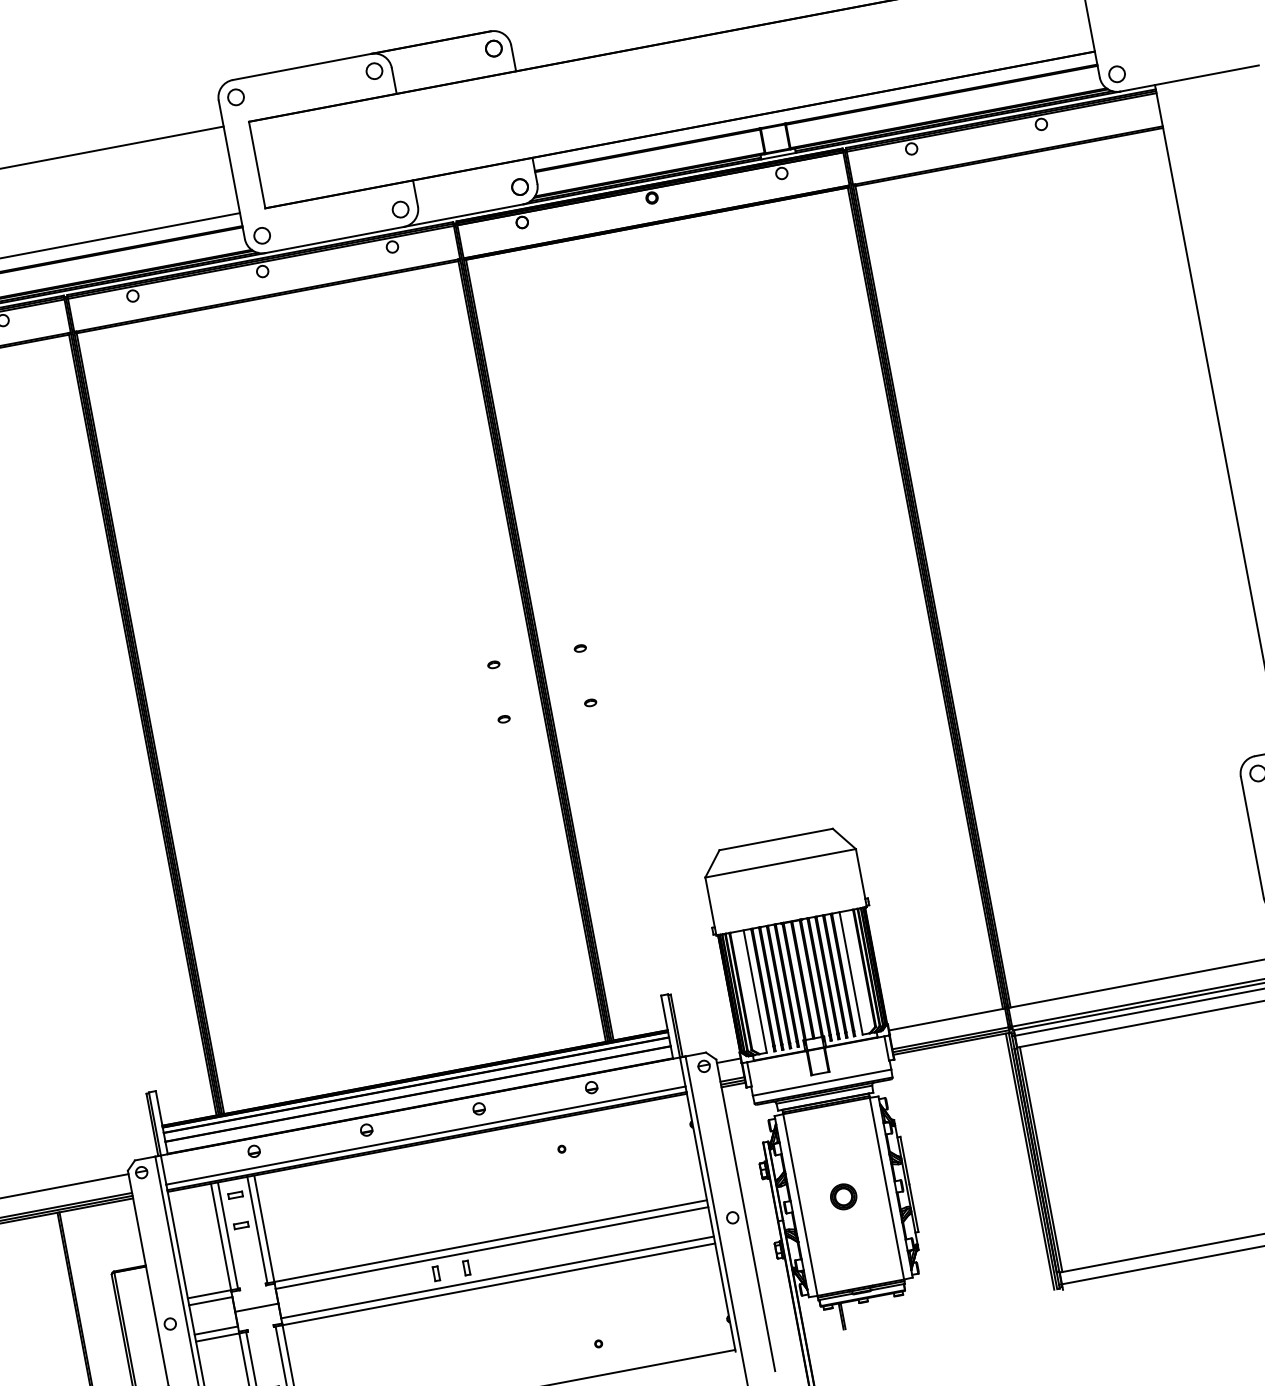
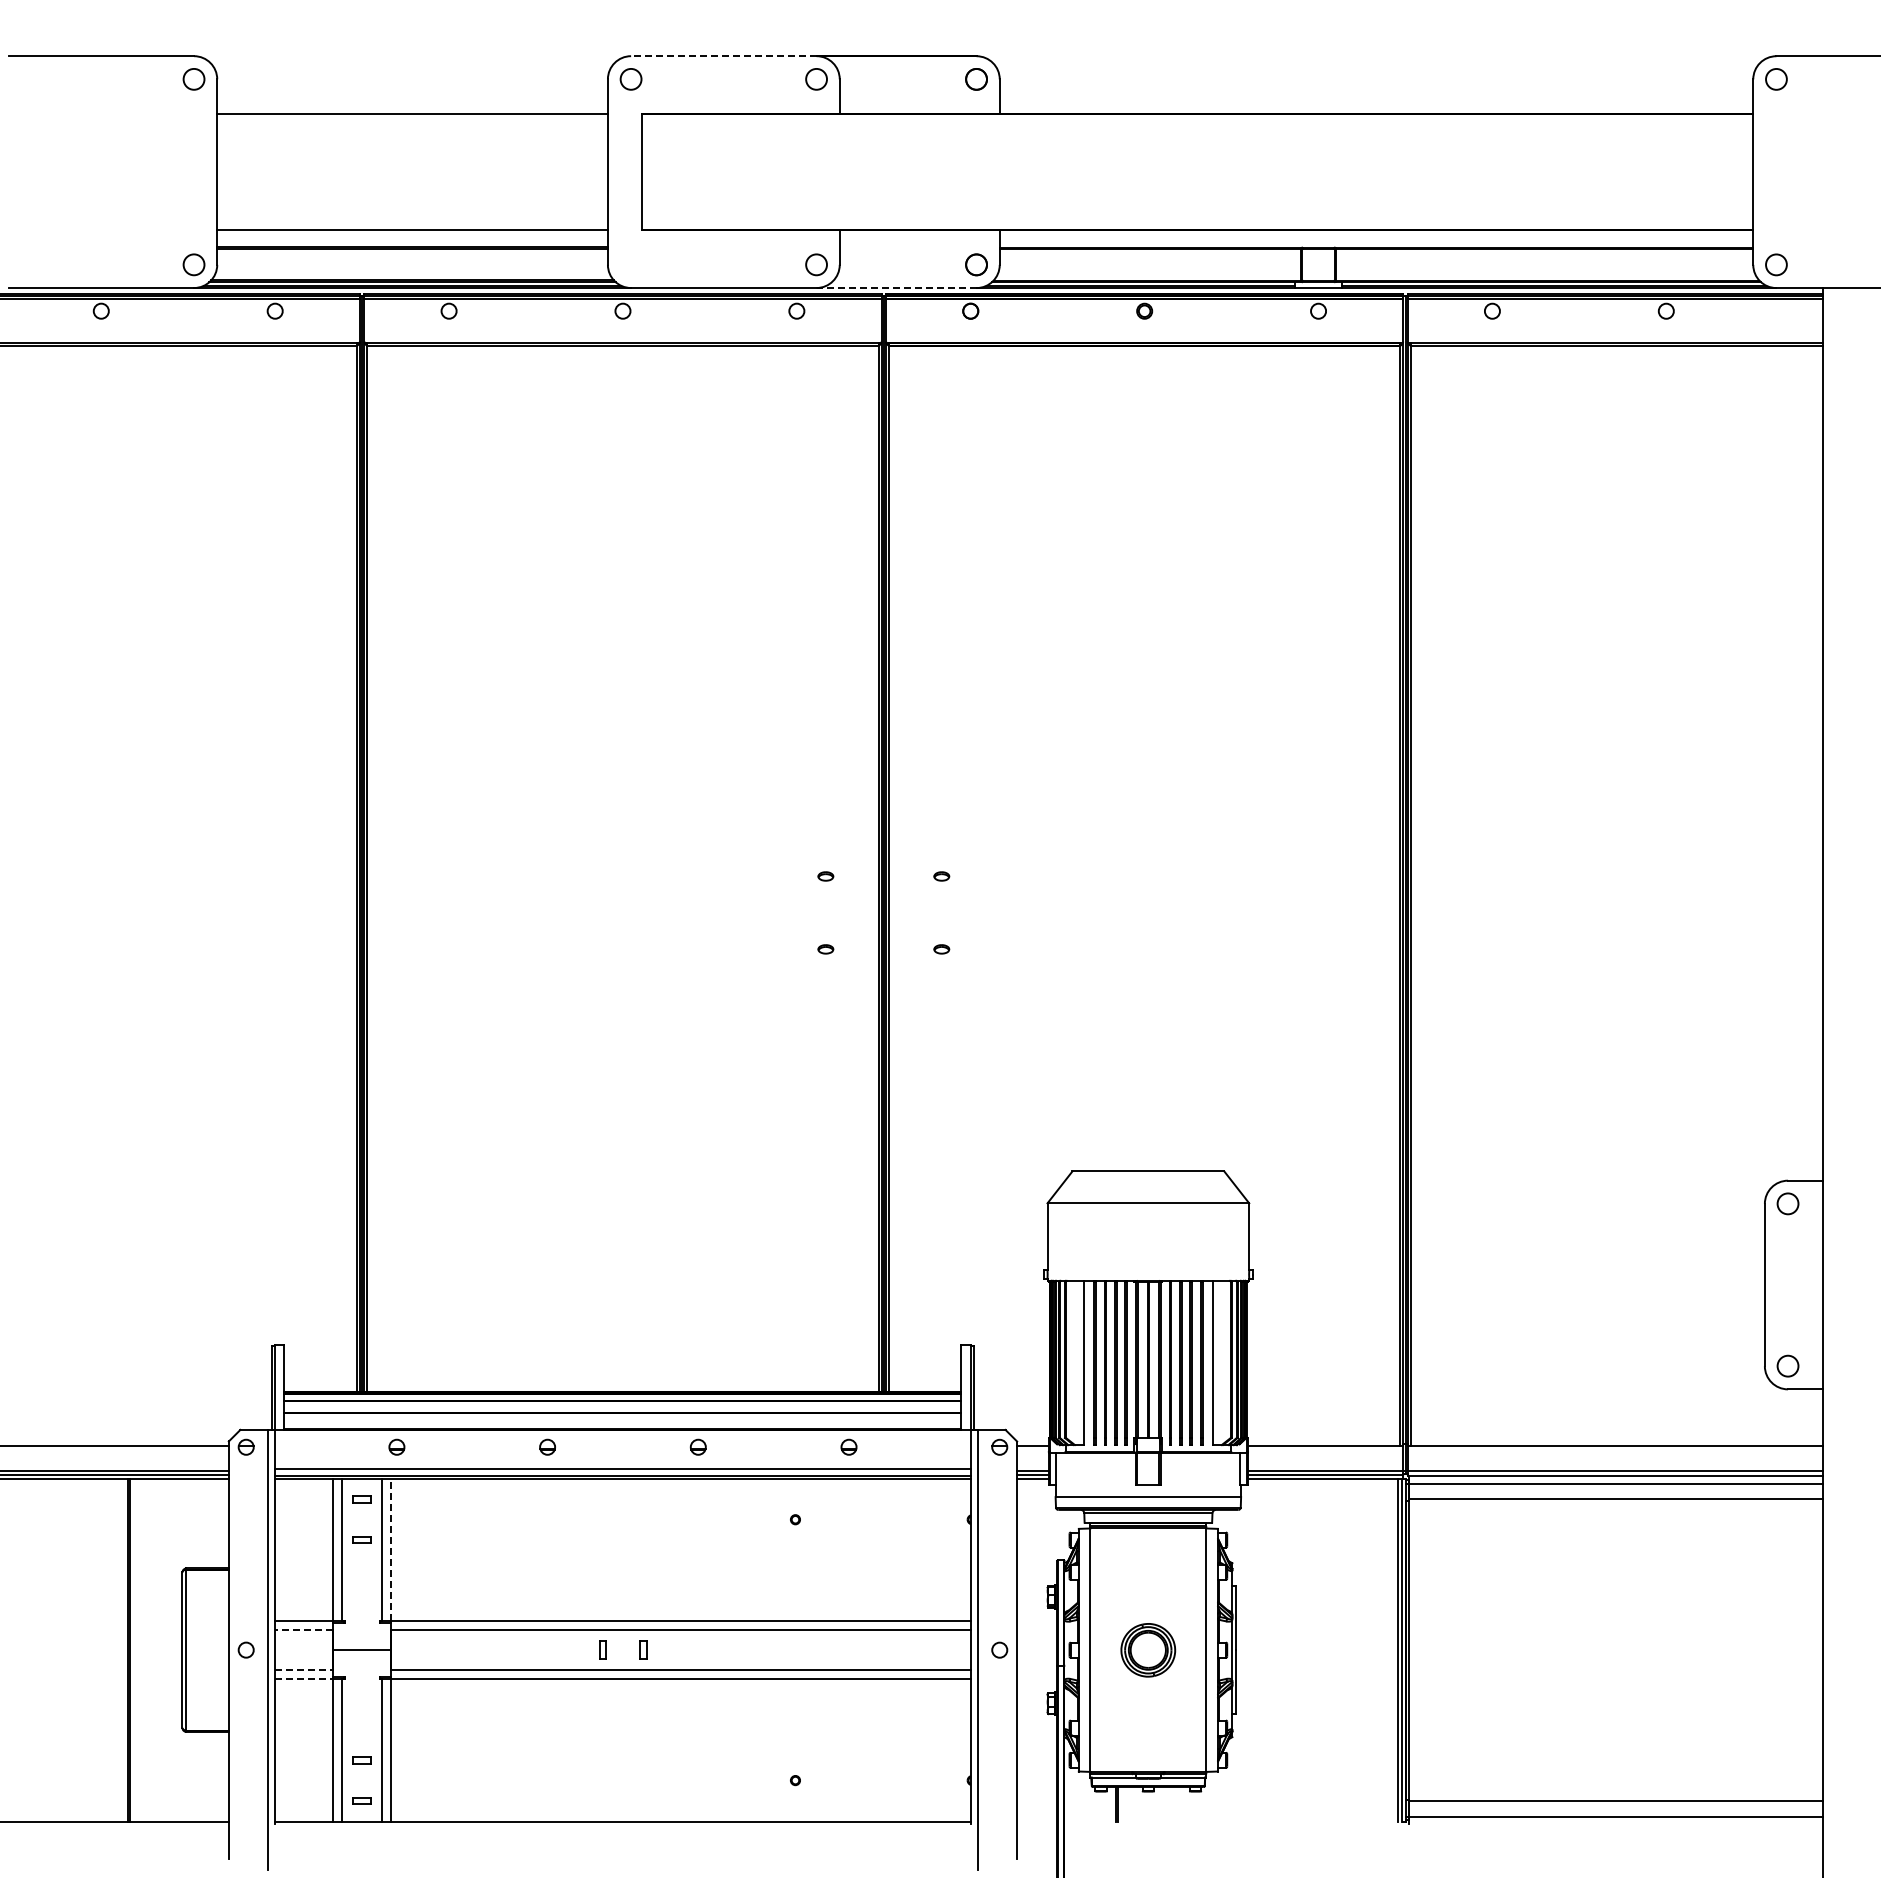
line: (301, 67) -> (723, 56), solid -> dashed
line: (463, 216) -> (896, 288), solid -> dashed
circle: (261, 235) -> (630, 264), removed
line: (1040, 1159) -> (1412, 1649), removed
part: (843, 1196) -> (1148, 1649), size x1.6
line: (264, 1228) -> (391, 1549), solid -> dashed
line: (211, 1301) -> (304, 1630), solid -> dashed
line: (216, 1330) -> (304, 1669), solid -> dashed
line: (217, 1337) -> (304, 1679), solid -> dashed

